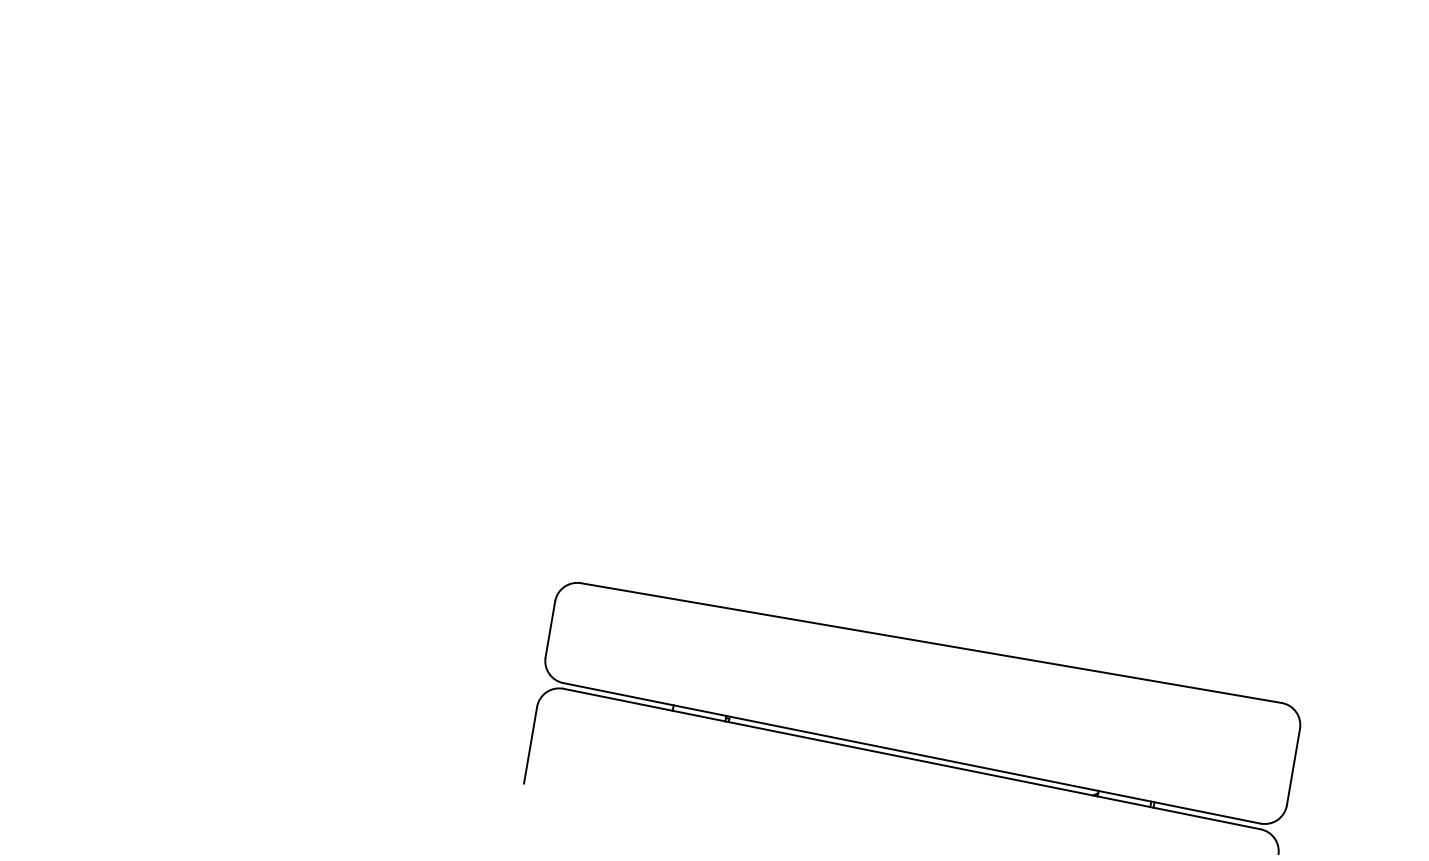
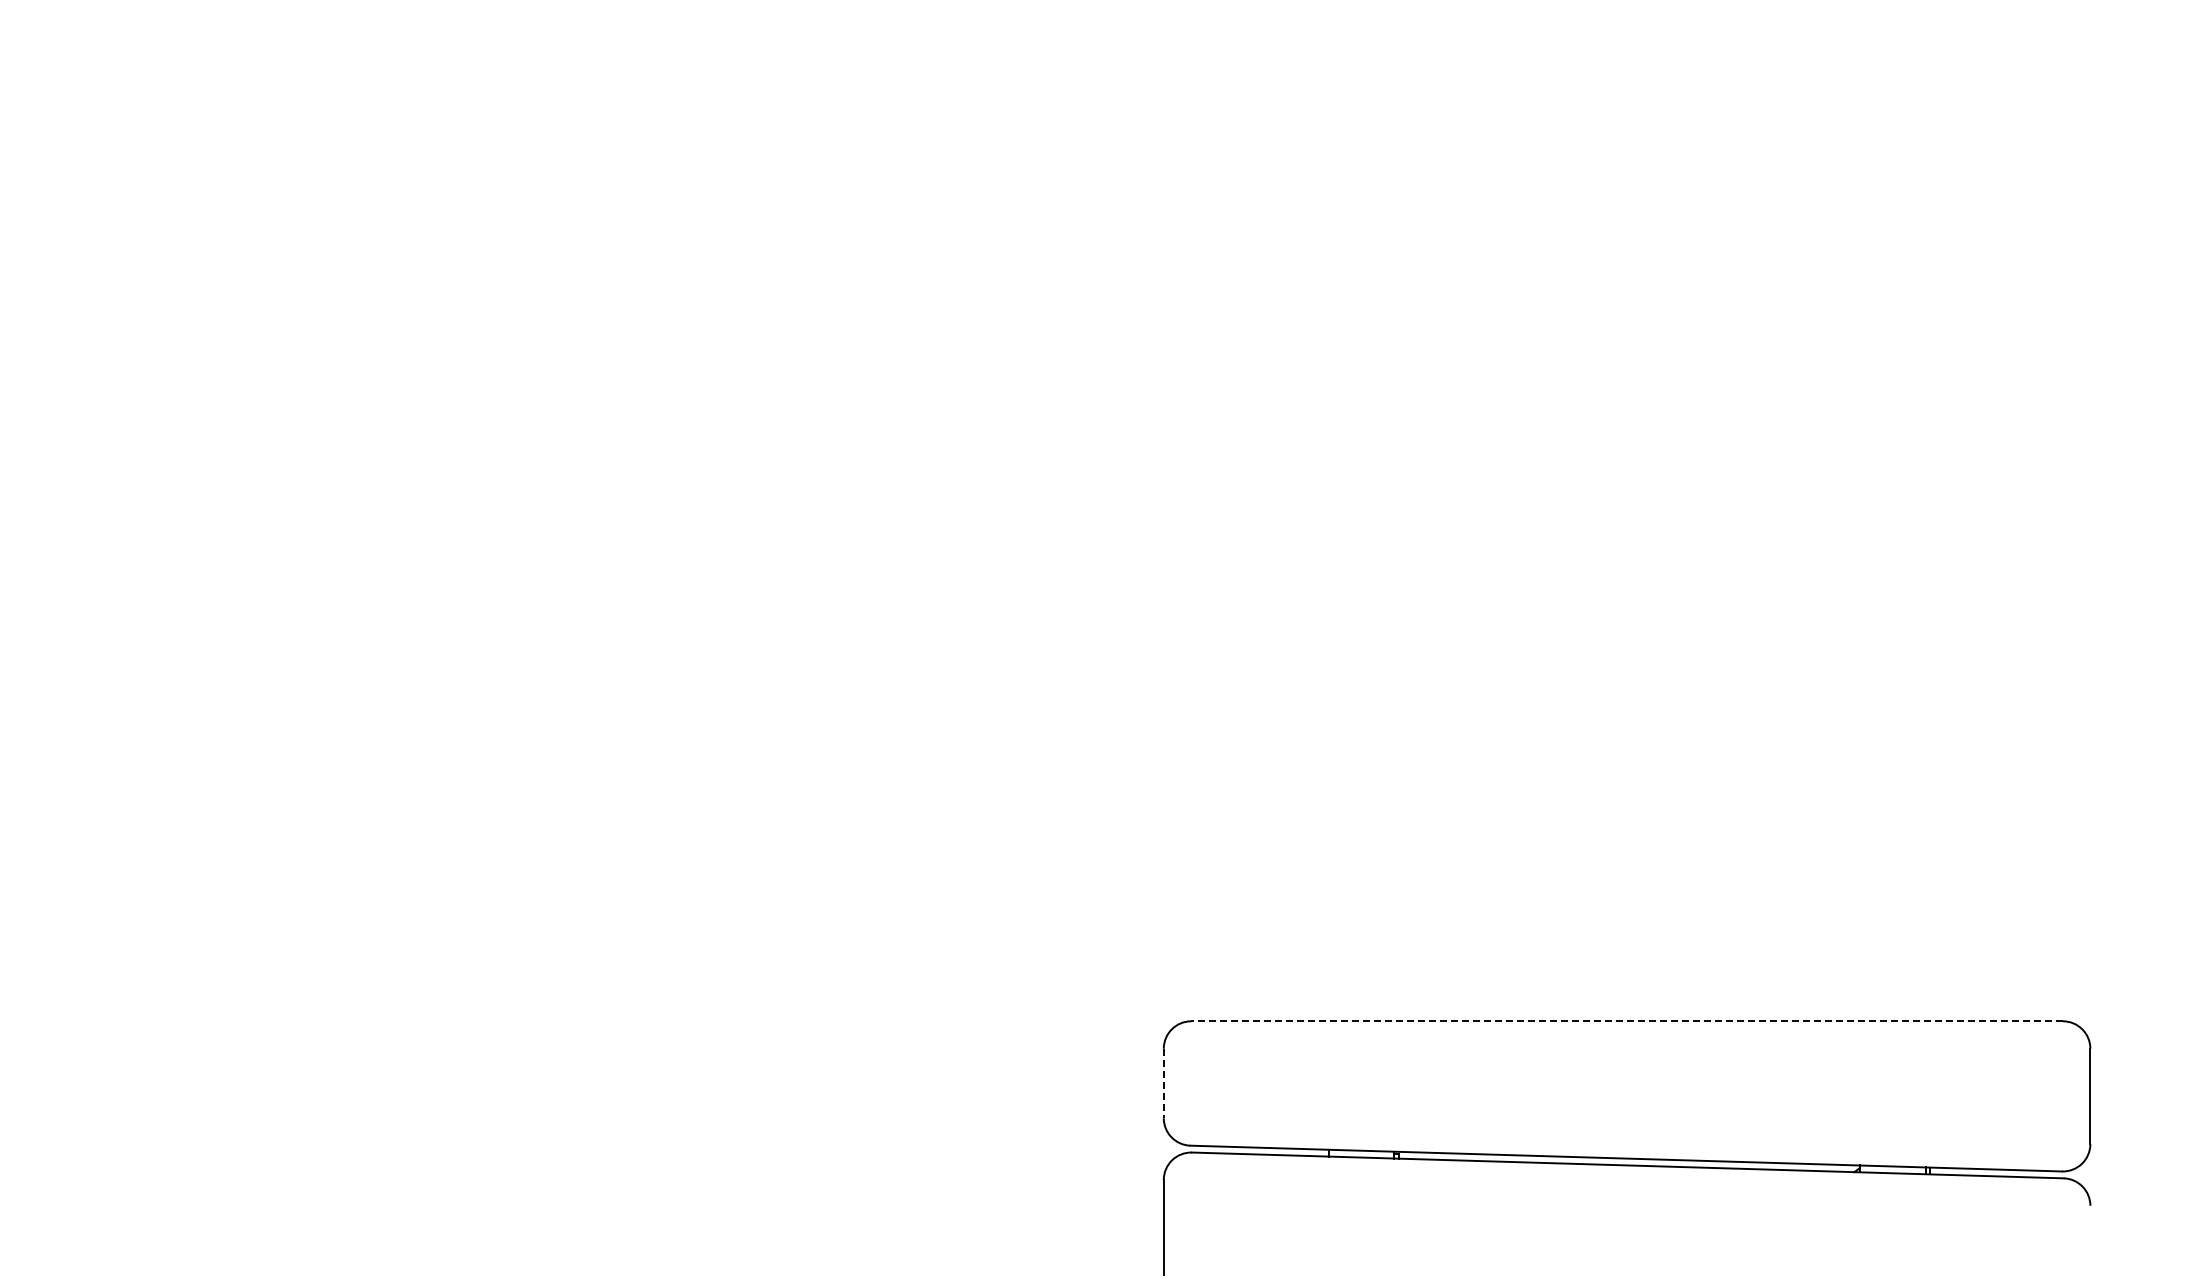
line: (550, 629) -> (1163, 1083), solid -> dashed
line: (931, 643) -> (1627, 1021), solid -> dashed

